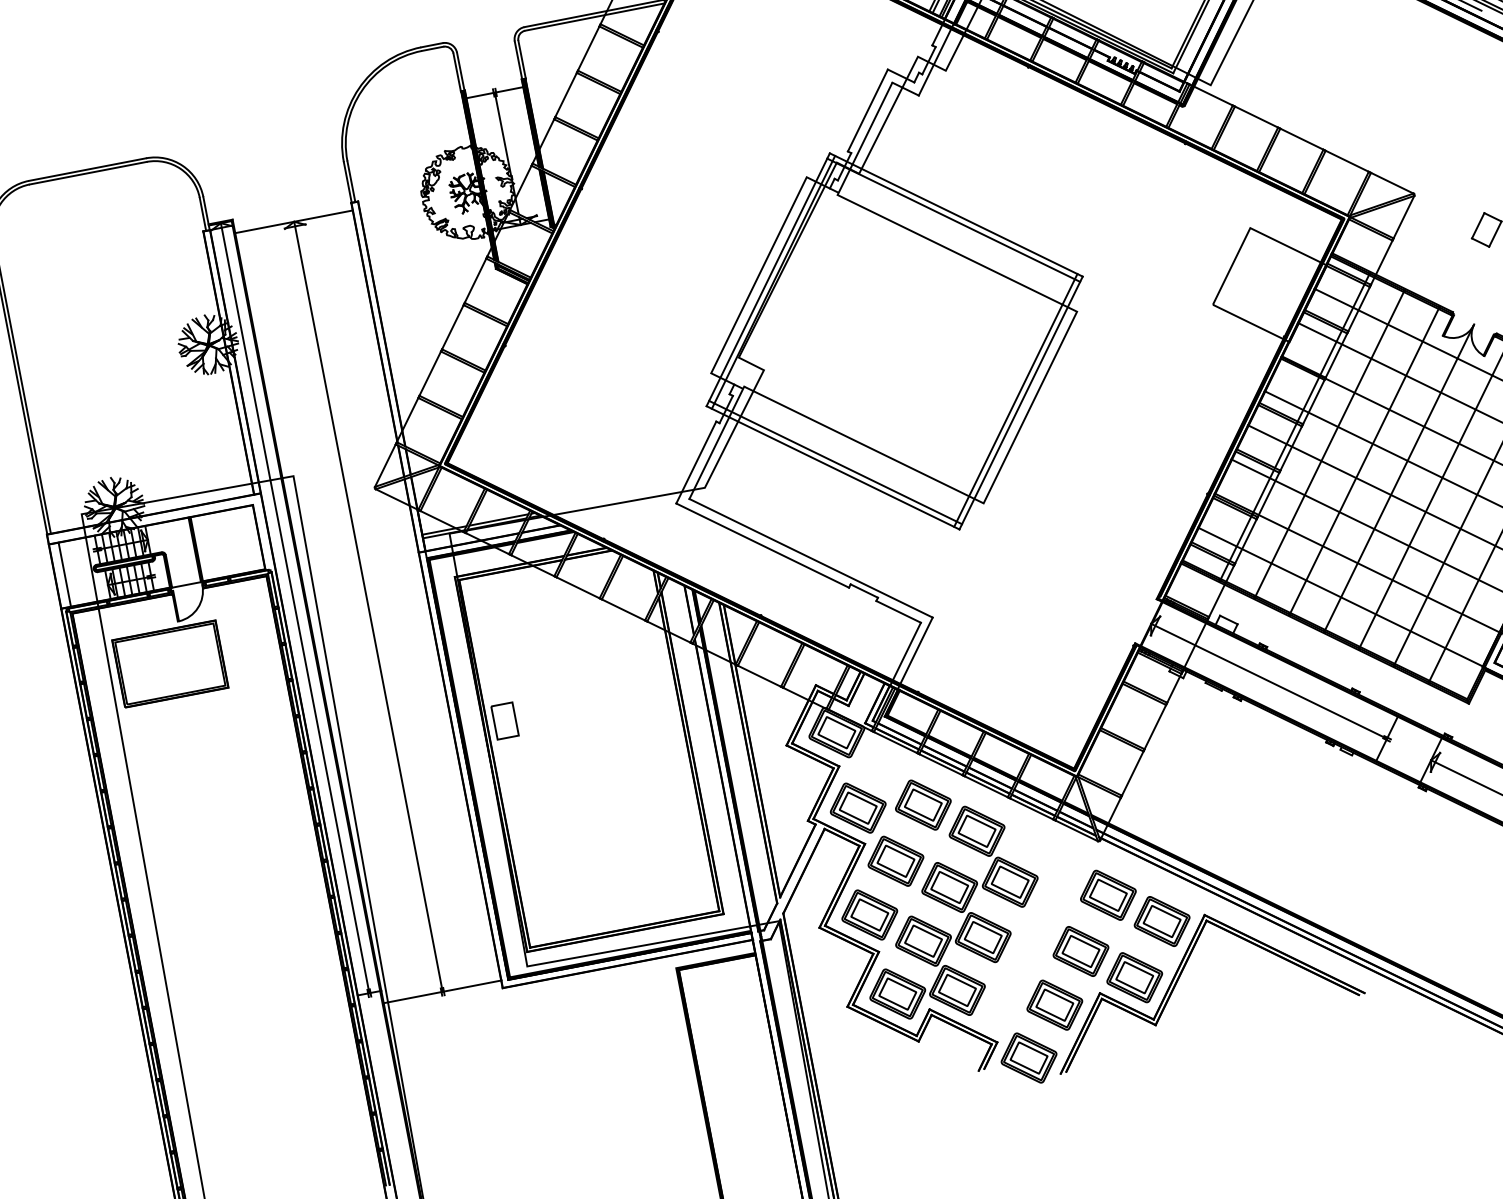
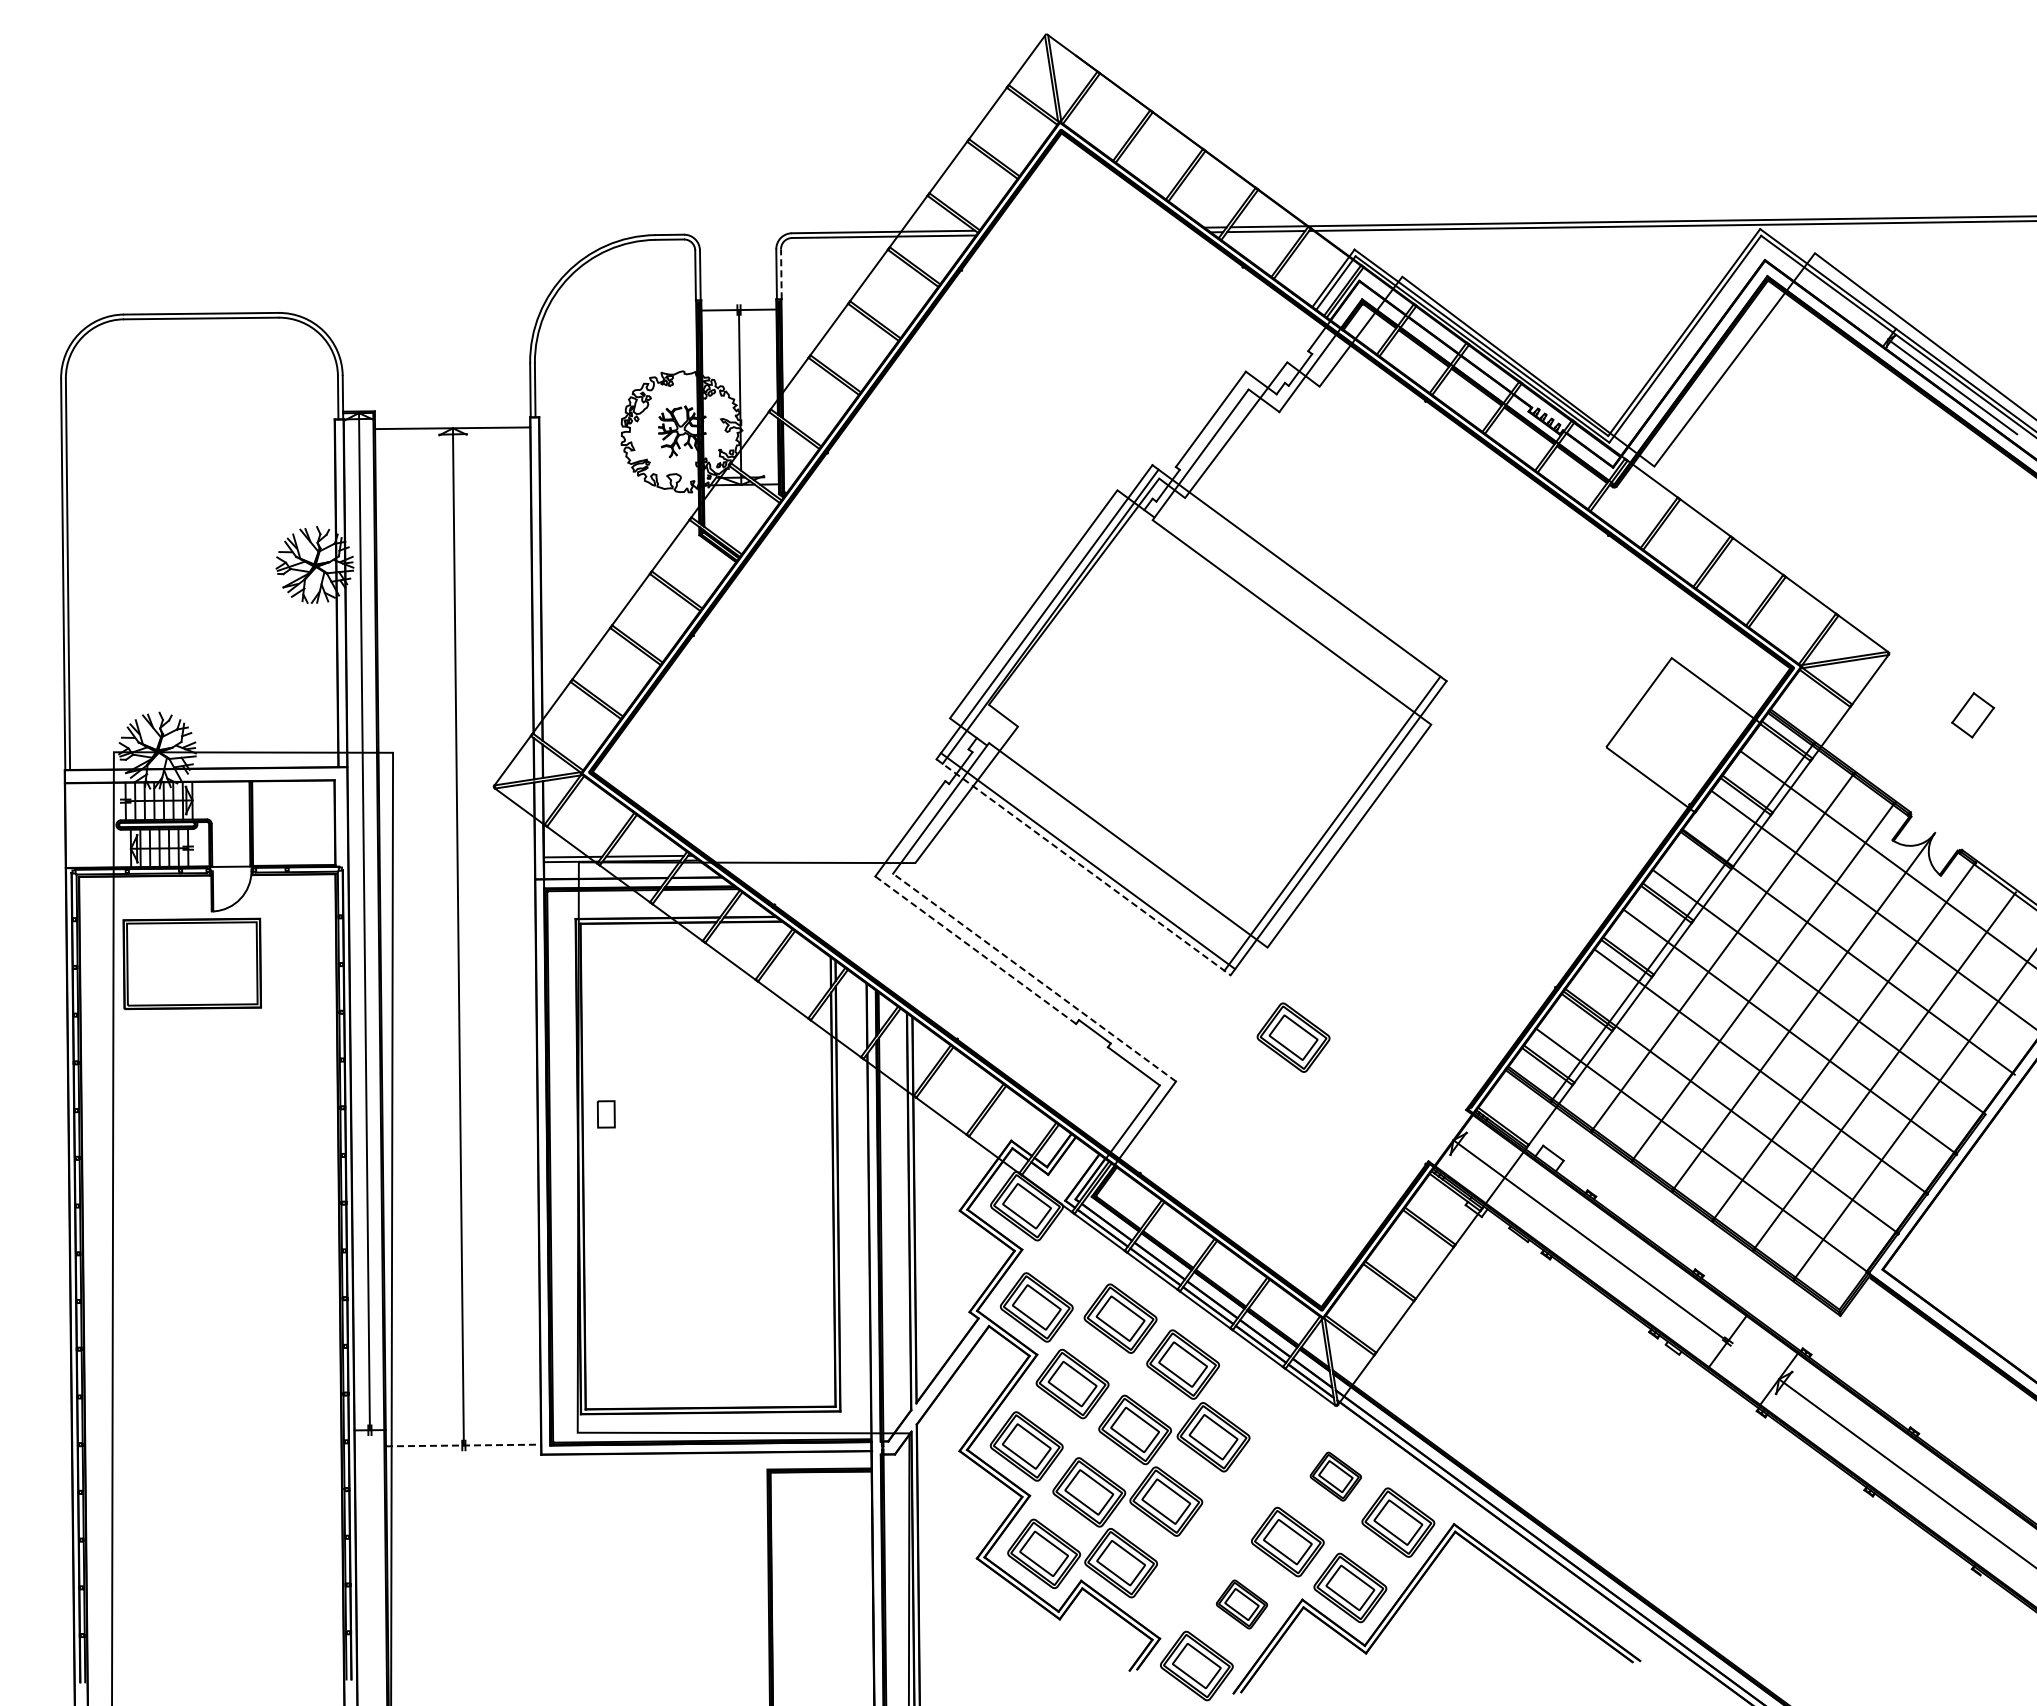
line: (522, 59) -> (781, 273), solid -> dashed
line: (953, 220) -> (1294, 579), removed
line: (833, 468) -> (1083, 867), solid -> dashed
line: (762, 545) -> (975, 950), solid -> dashed
line: (811, 558) -> (1034, 977), solid -> dashed
part: (1015, 568) -> (1293, 1037), added
line: (64, 574) -> (77, 825), removed
part: (505, 721) -> (606, 1114), size x0.6
part: (1108, 895) -> (1335, 1476), size x0.7
line: (442, 991) -> (463, 1445), solid -> dashed
part: (1054, 1005) -> (1241, 1604), size x0.7

